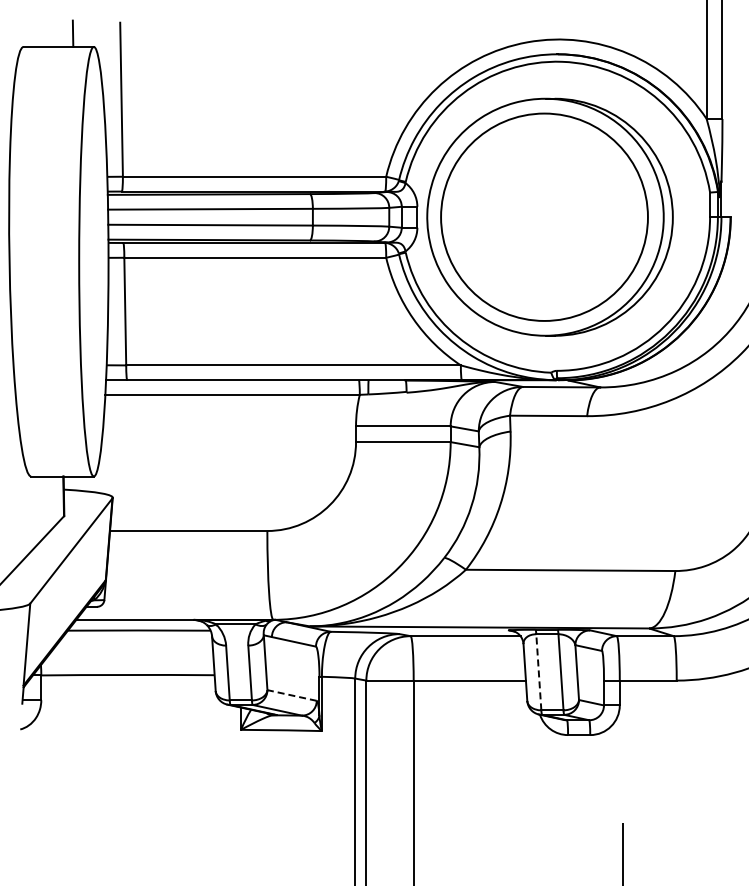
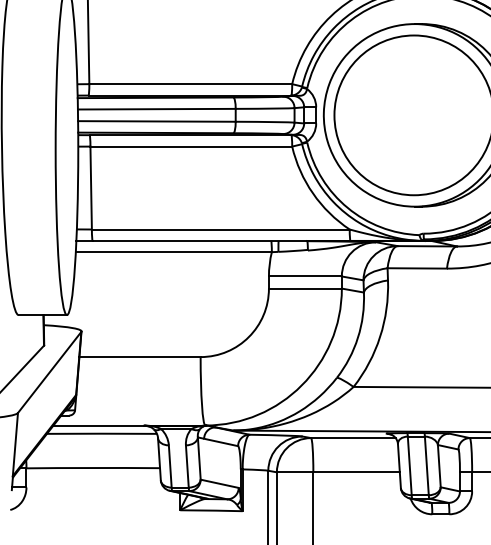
line: (538, 671) -> (409, 465), dashed -> solid
line: (291, 695) -> (219, 483), dashed -> solid

